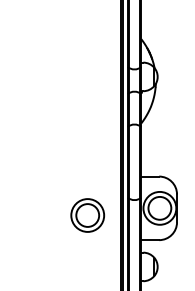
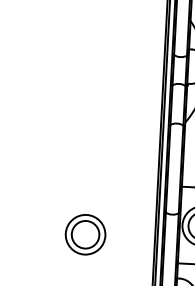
part: (87, 215) -> (85, 234), moved

